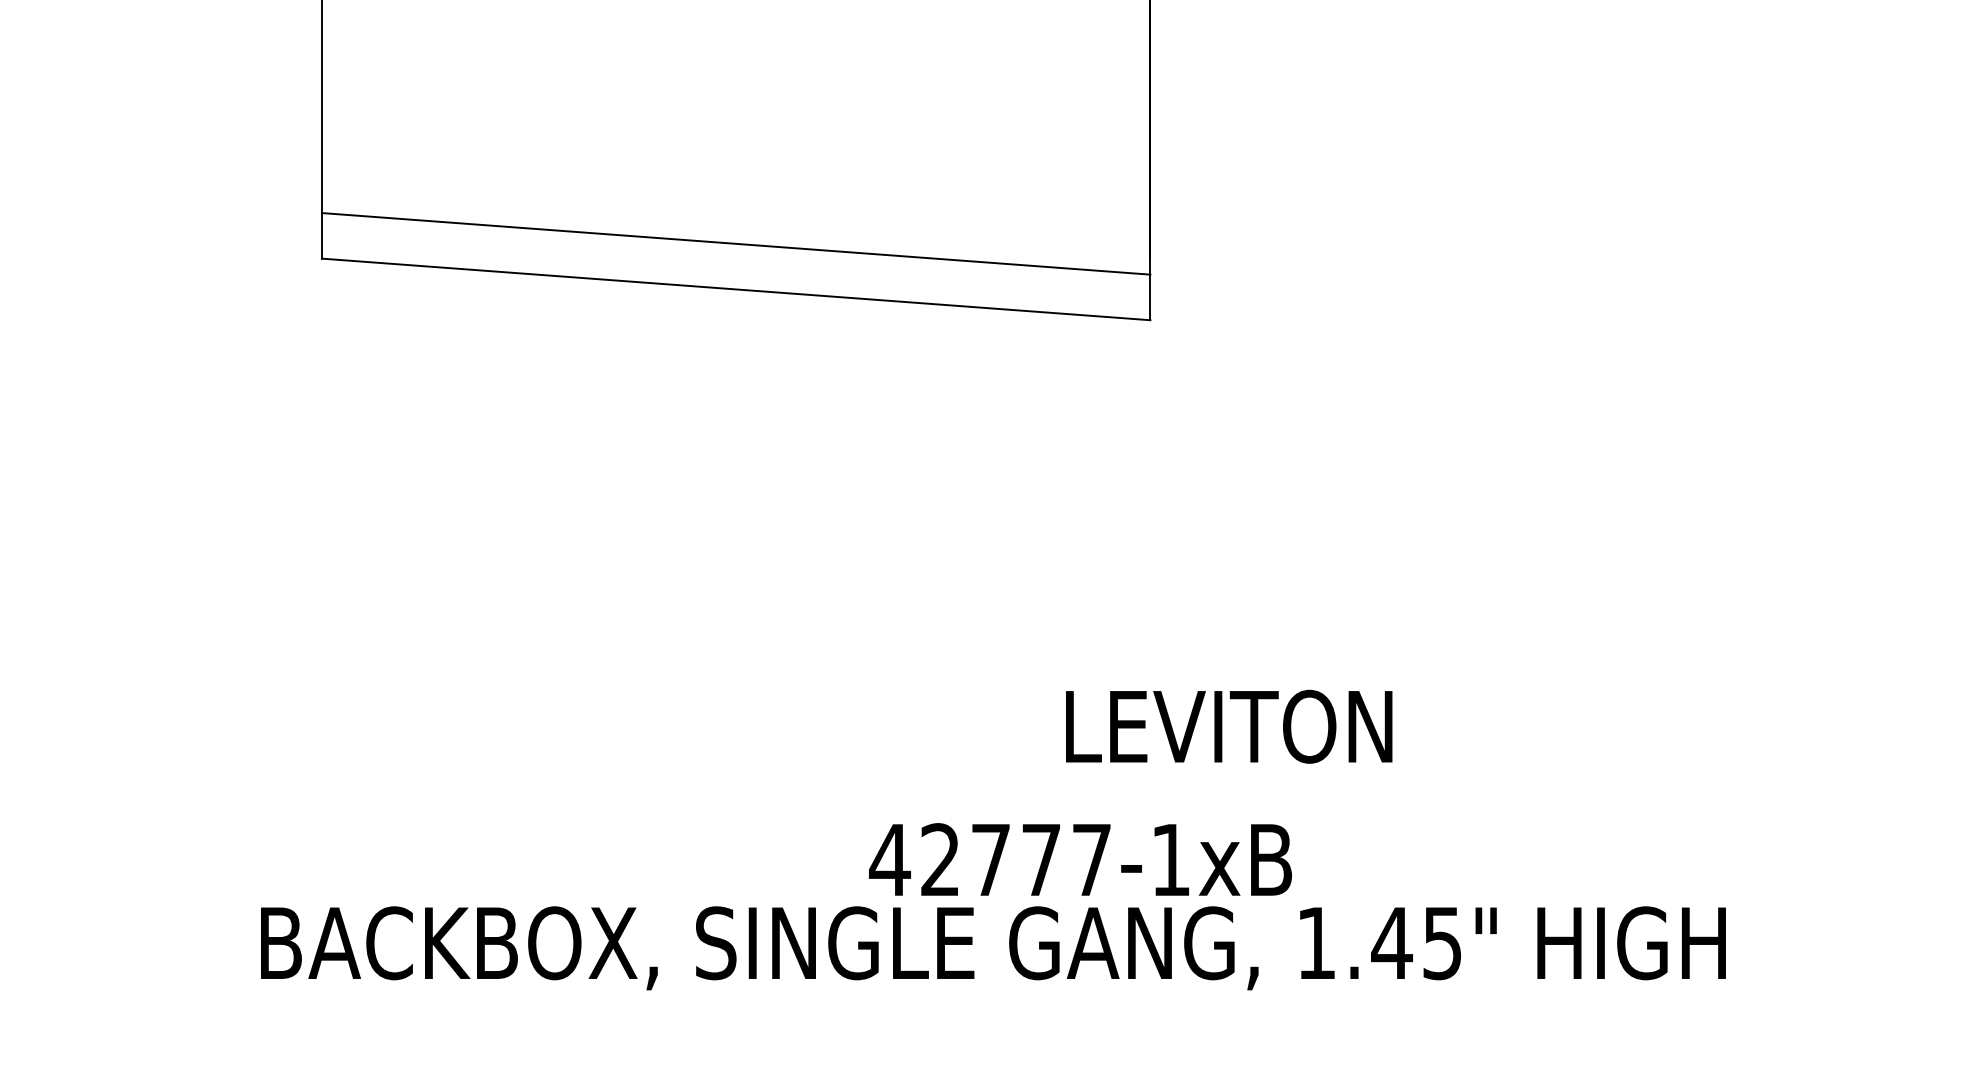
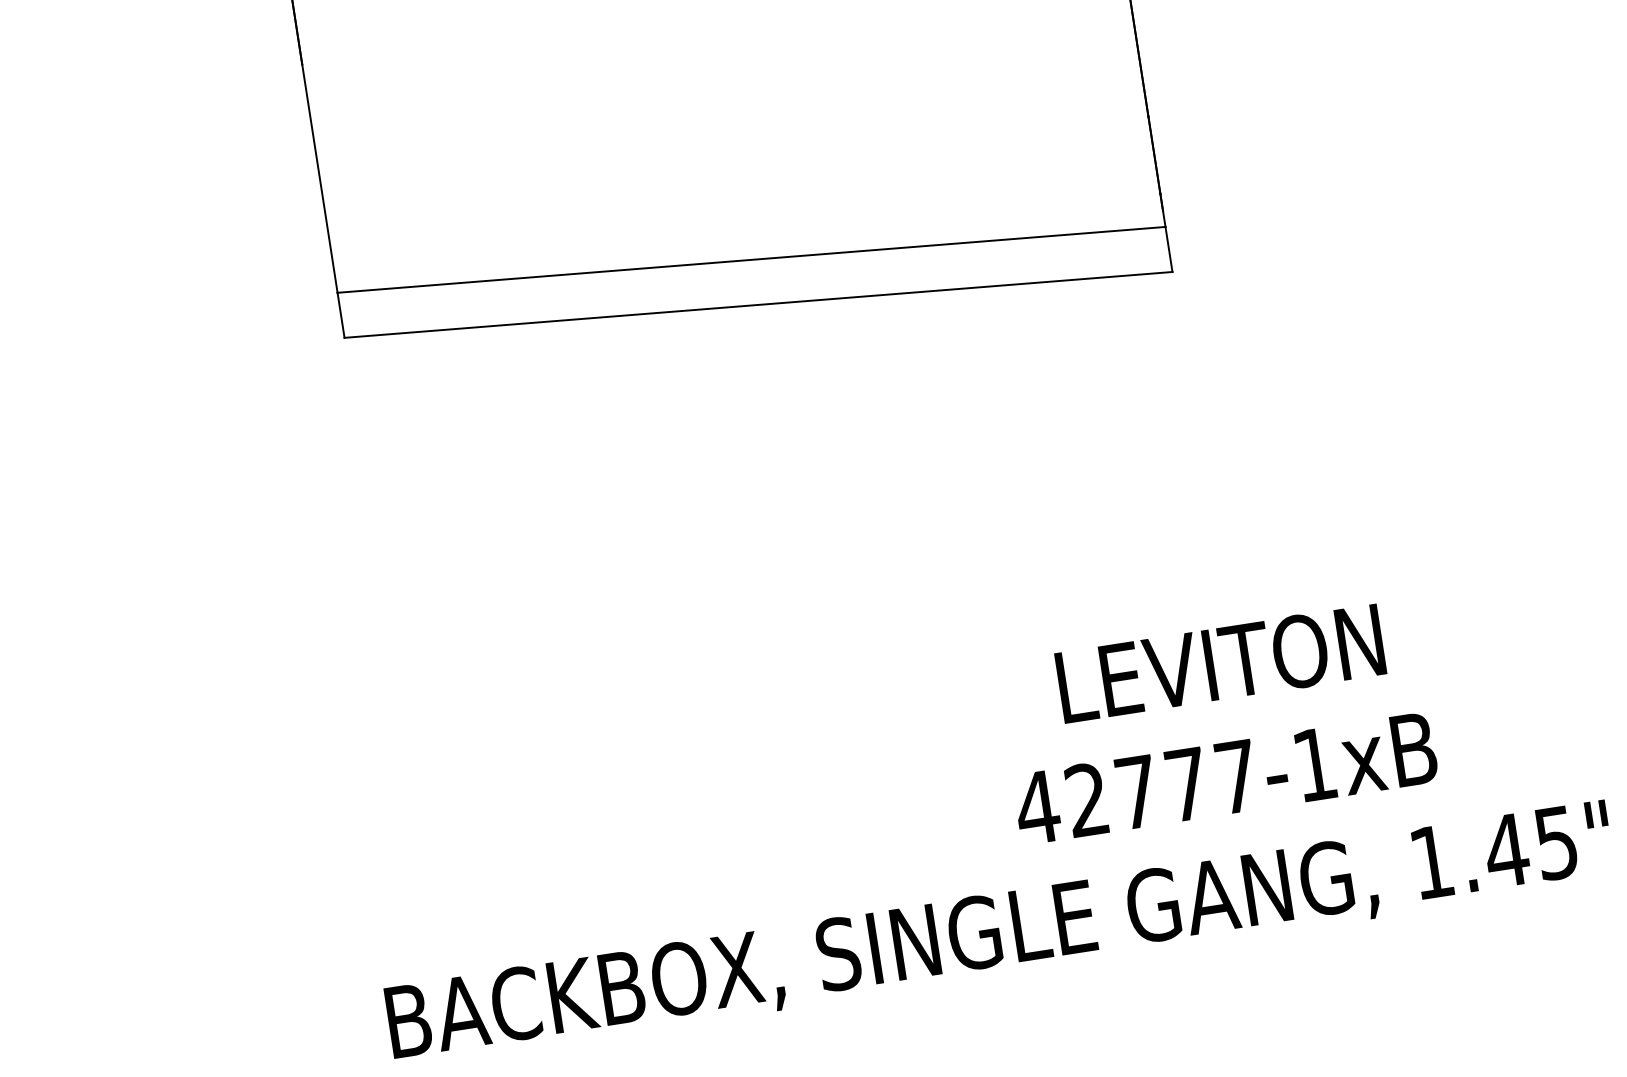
text: (1229, 726) -> (1221, 663), moved
text: (1080, 859) -> (1225, 778), moved

